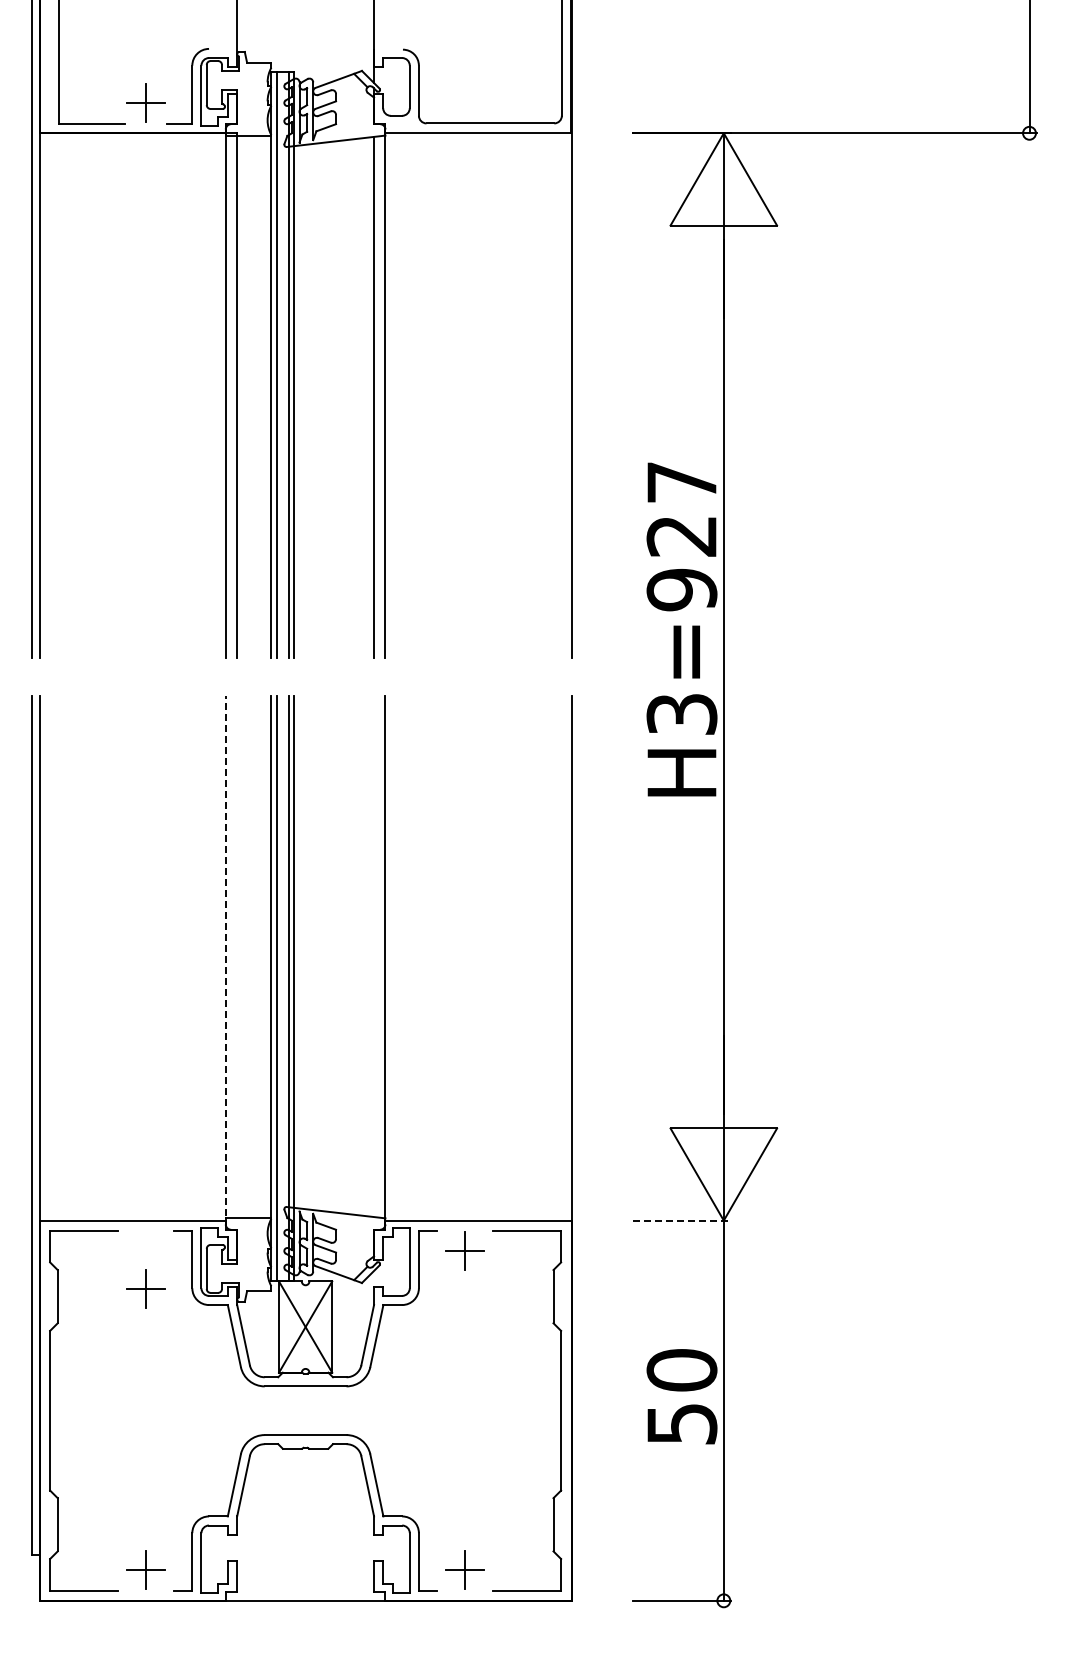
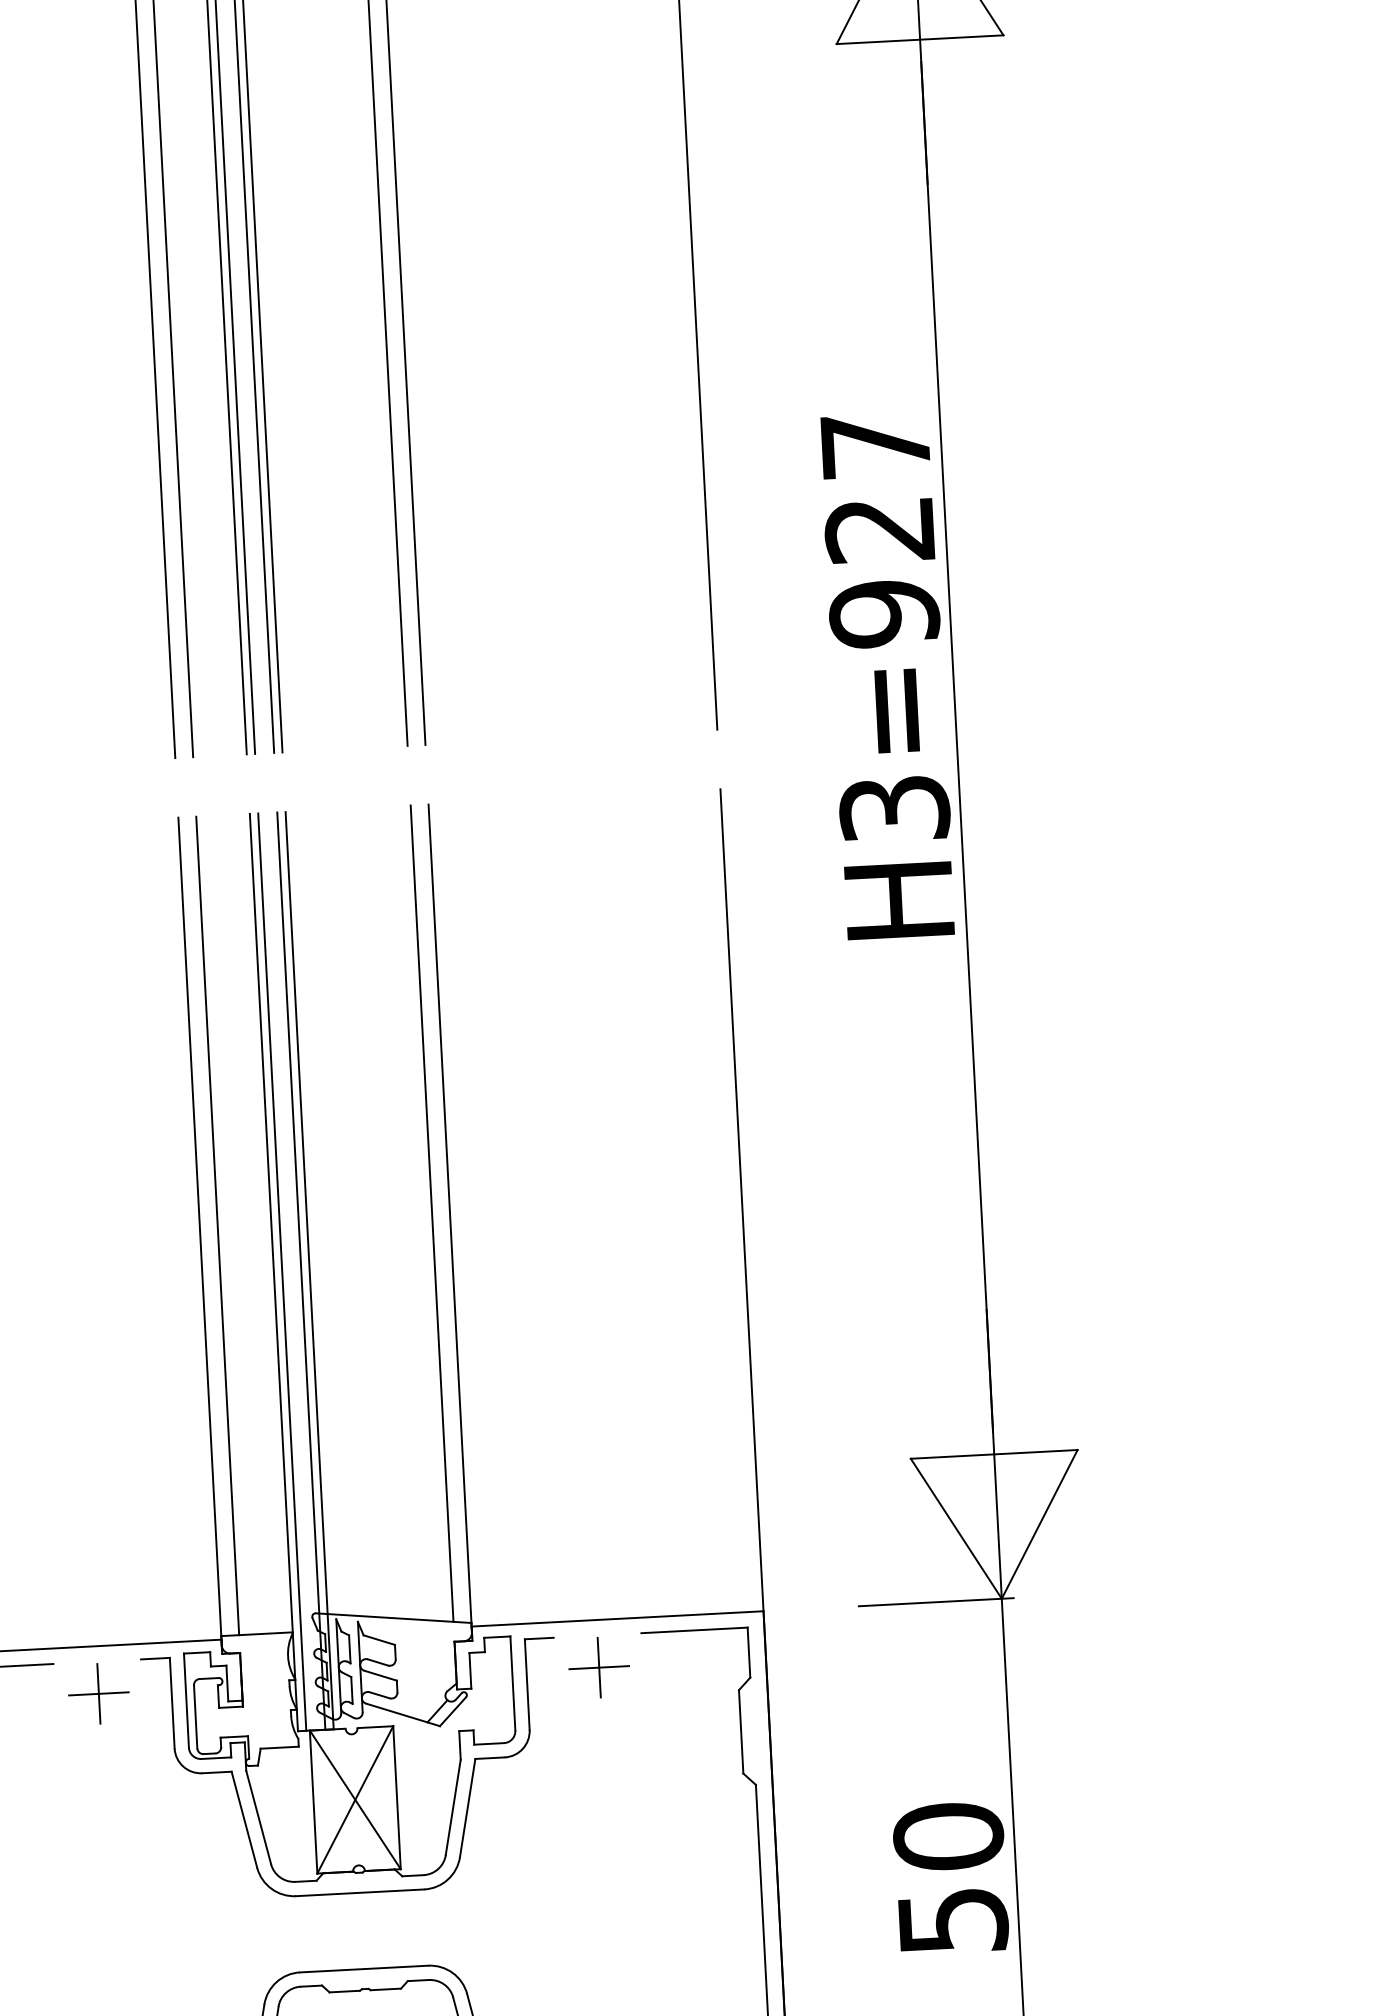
line: (237, 956) -> (218, 1224), added
line: (374, 956) -> (432, 1213), added
line: (225, 961) -> (199, 1233), dashed -> solid
line: (682, 1220) -> (937, 1601), dashed -> solid
part: (145, 1288) -> (98, 1693), moved

